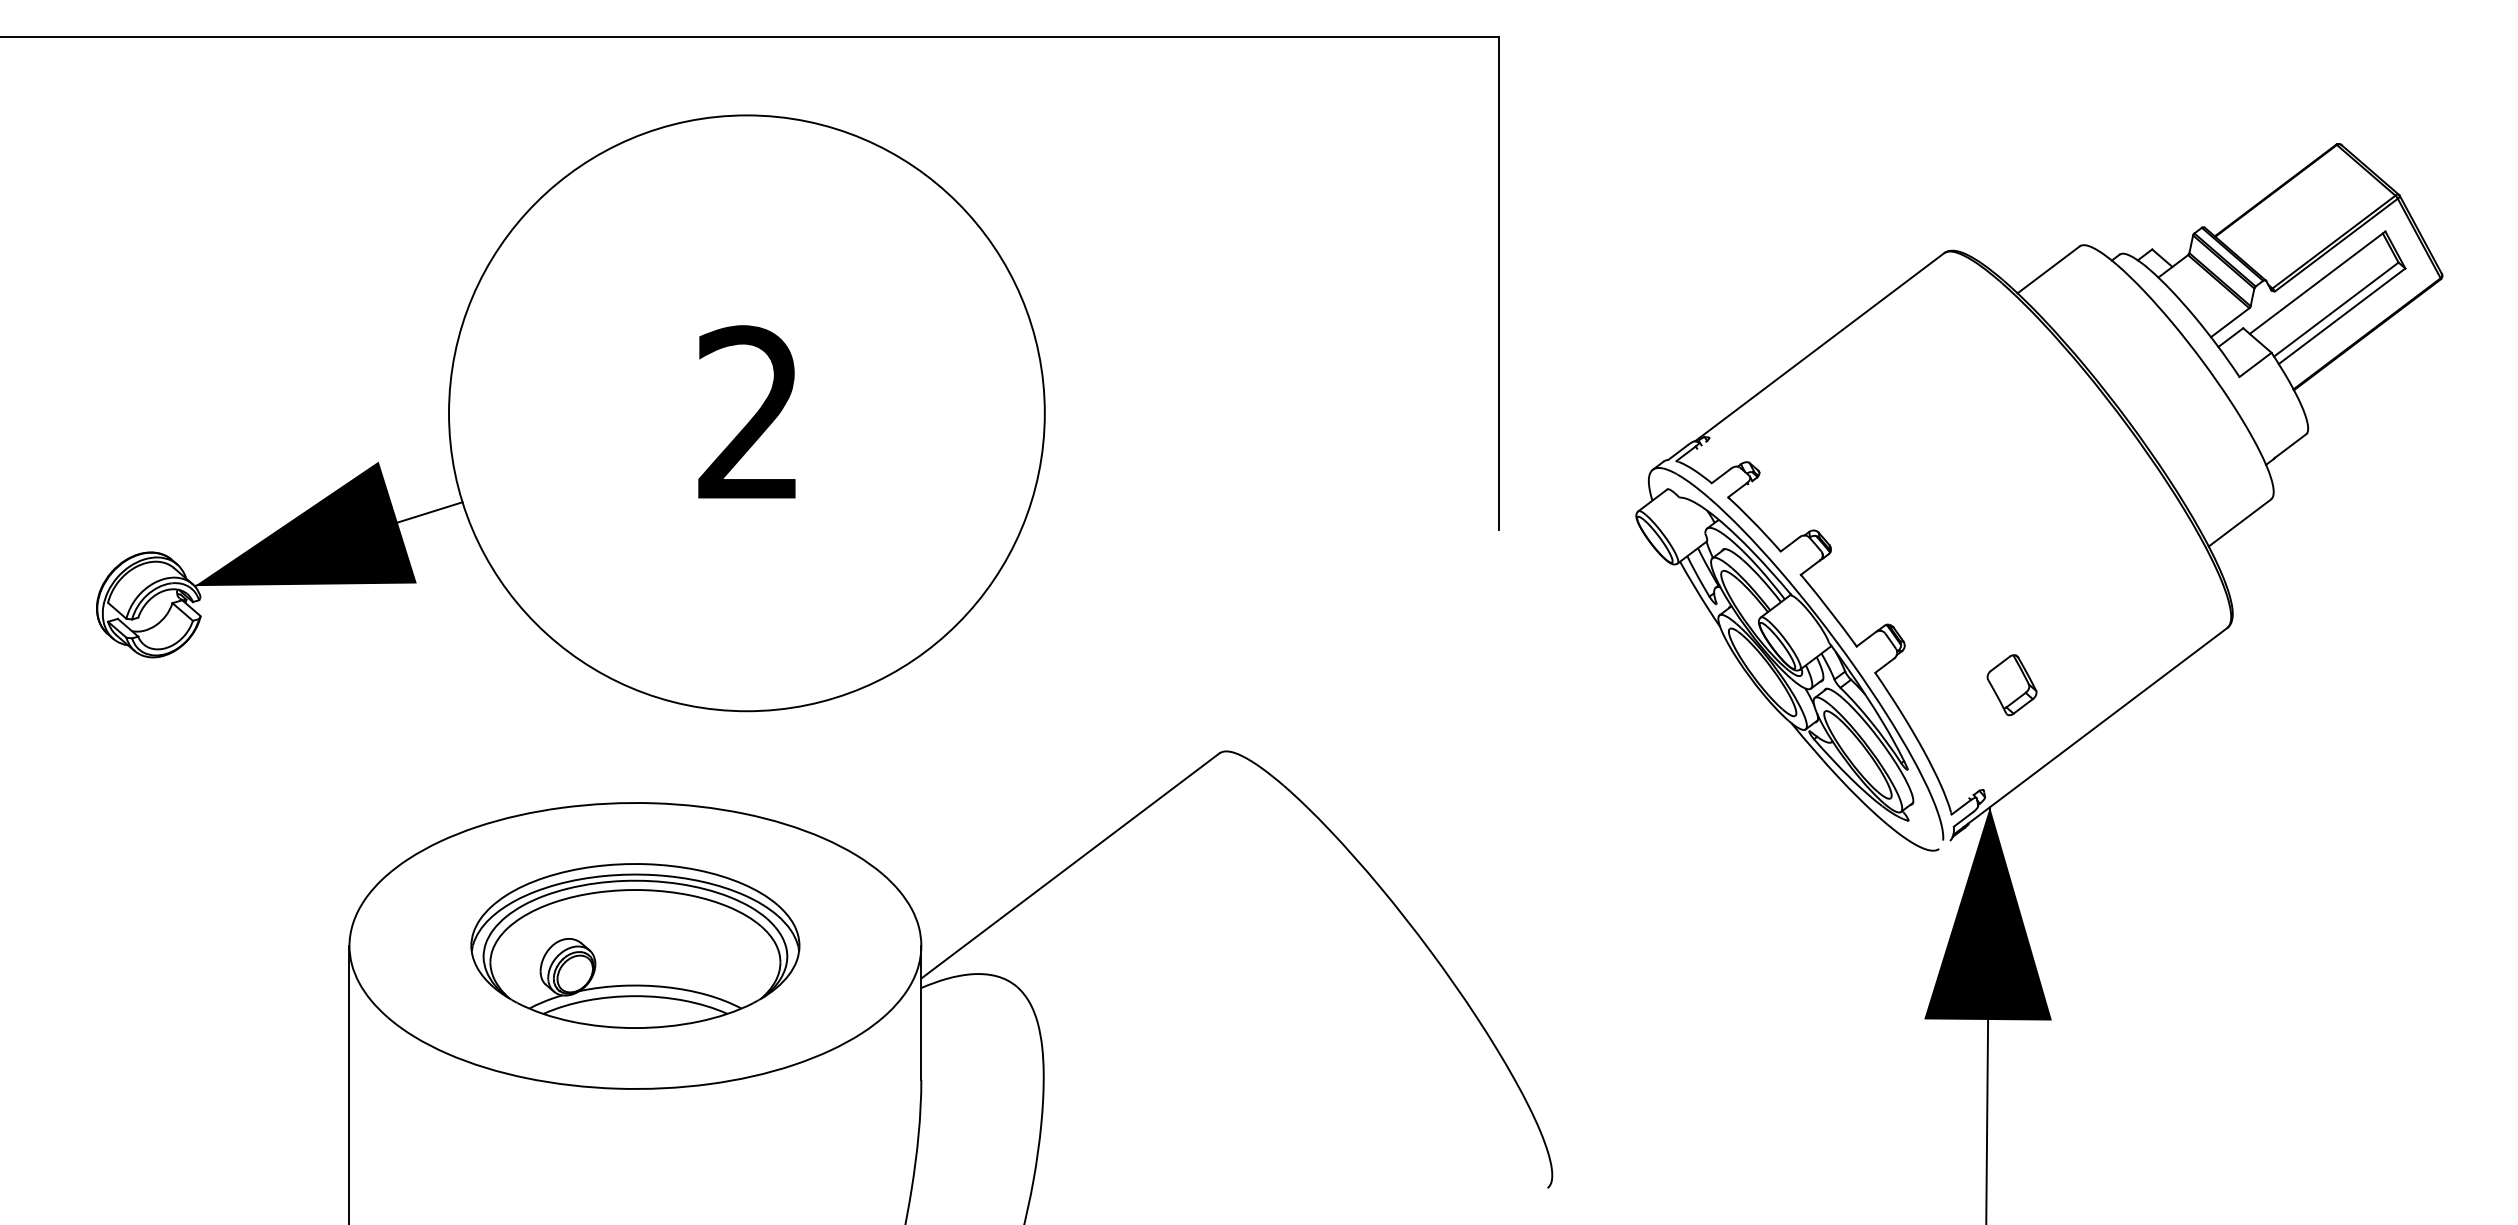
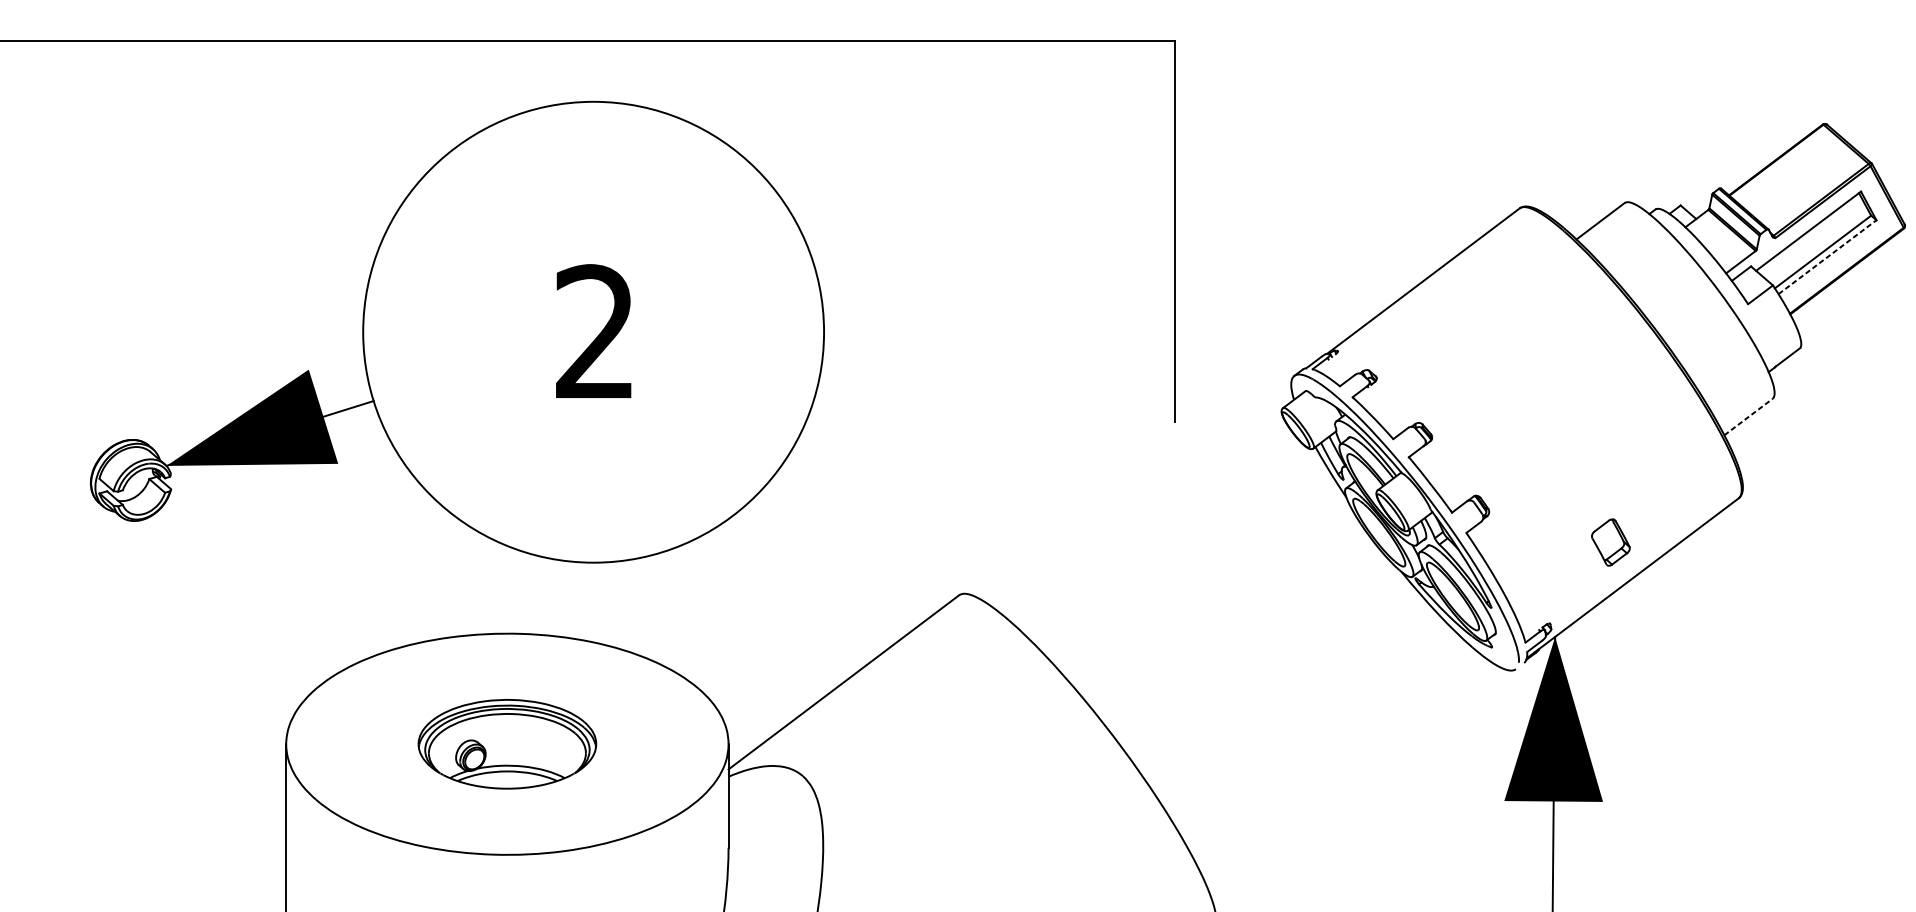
line: (2342, 315) -> (1827, 256), solid -> dashed
line: (2240, 522) -> (1748, 416), solid -> dashed
part: (2011, 685) -> (1610, 542), moved
part: (635, 945) -> (507, 743), size x0.7

